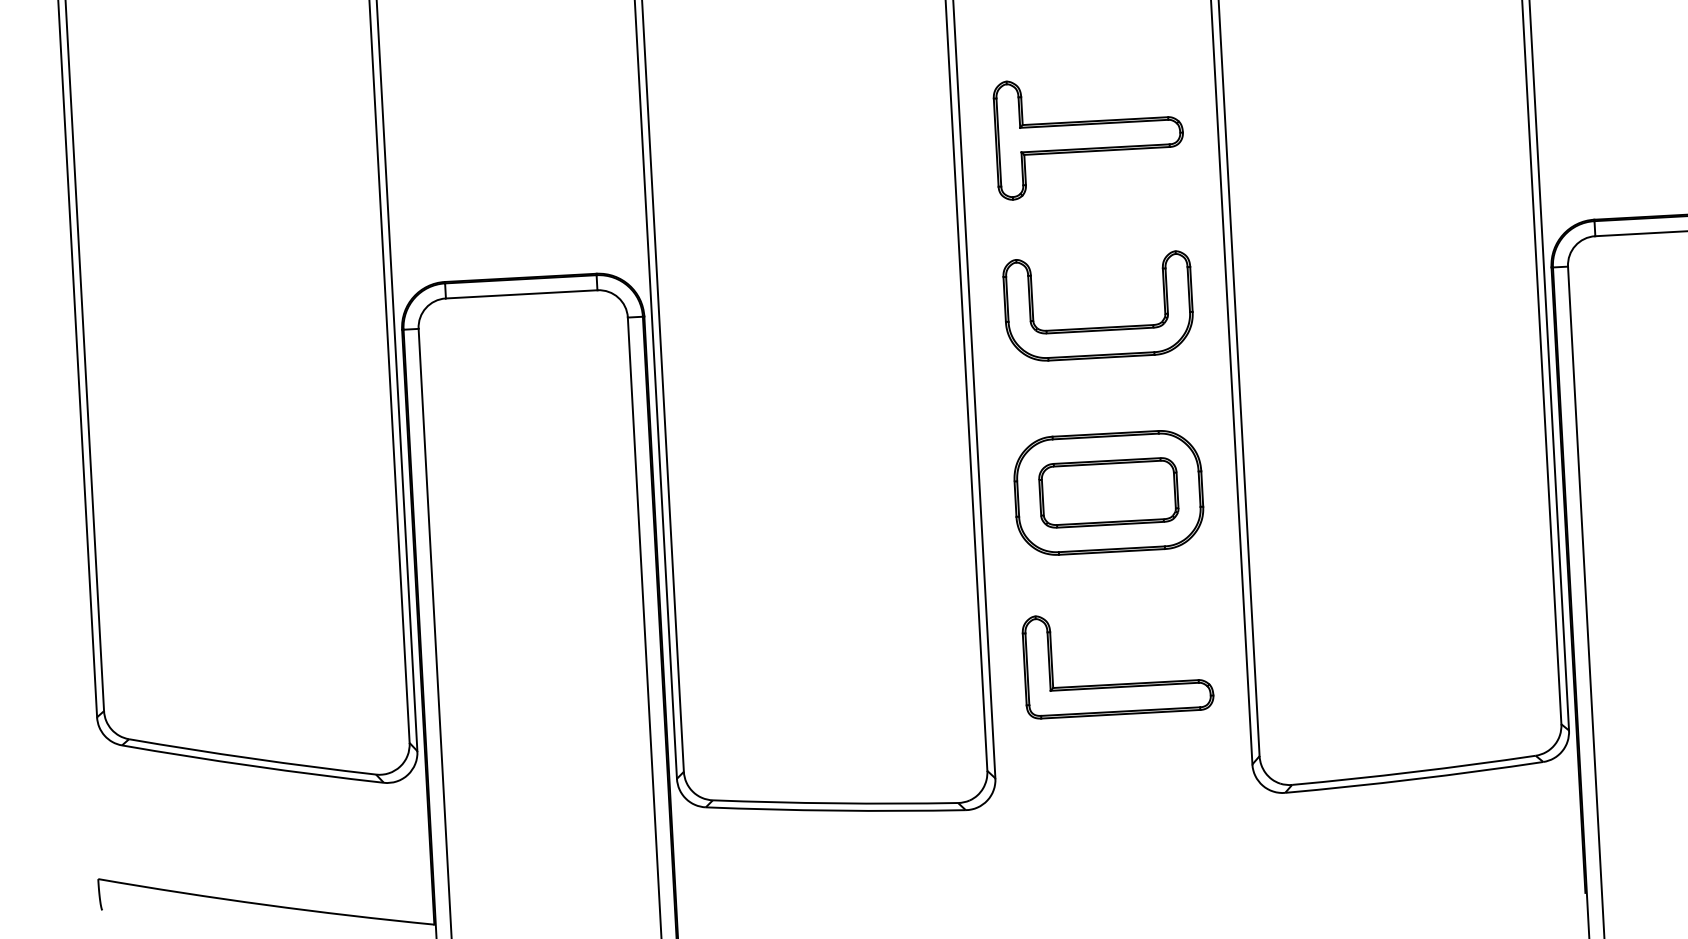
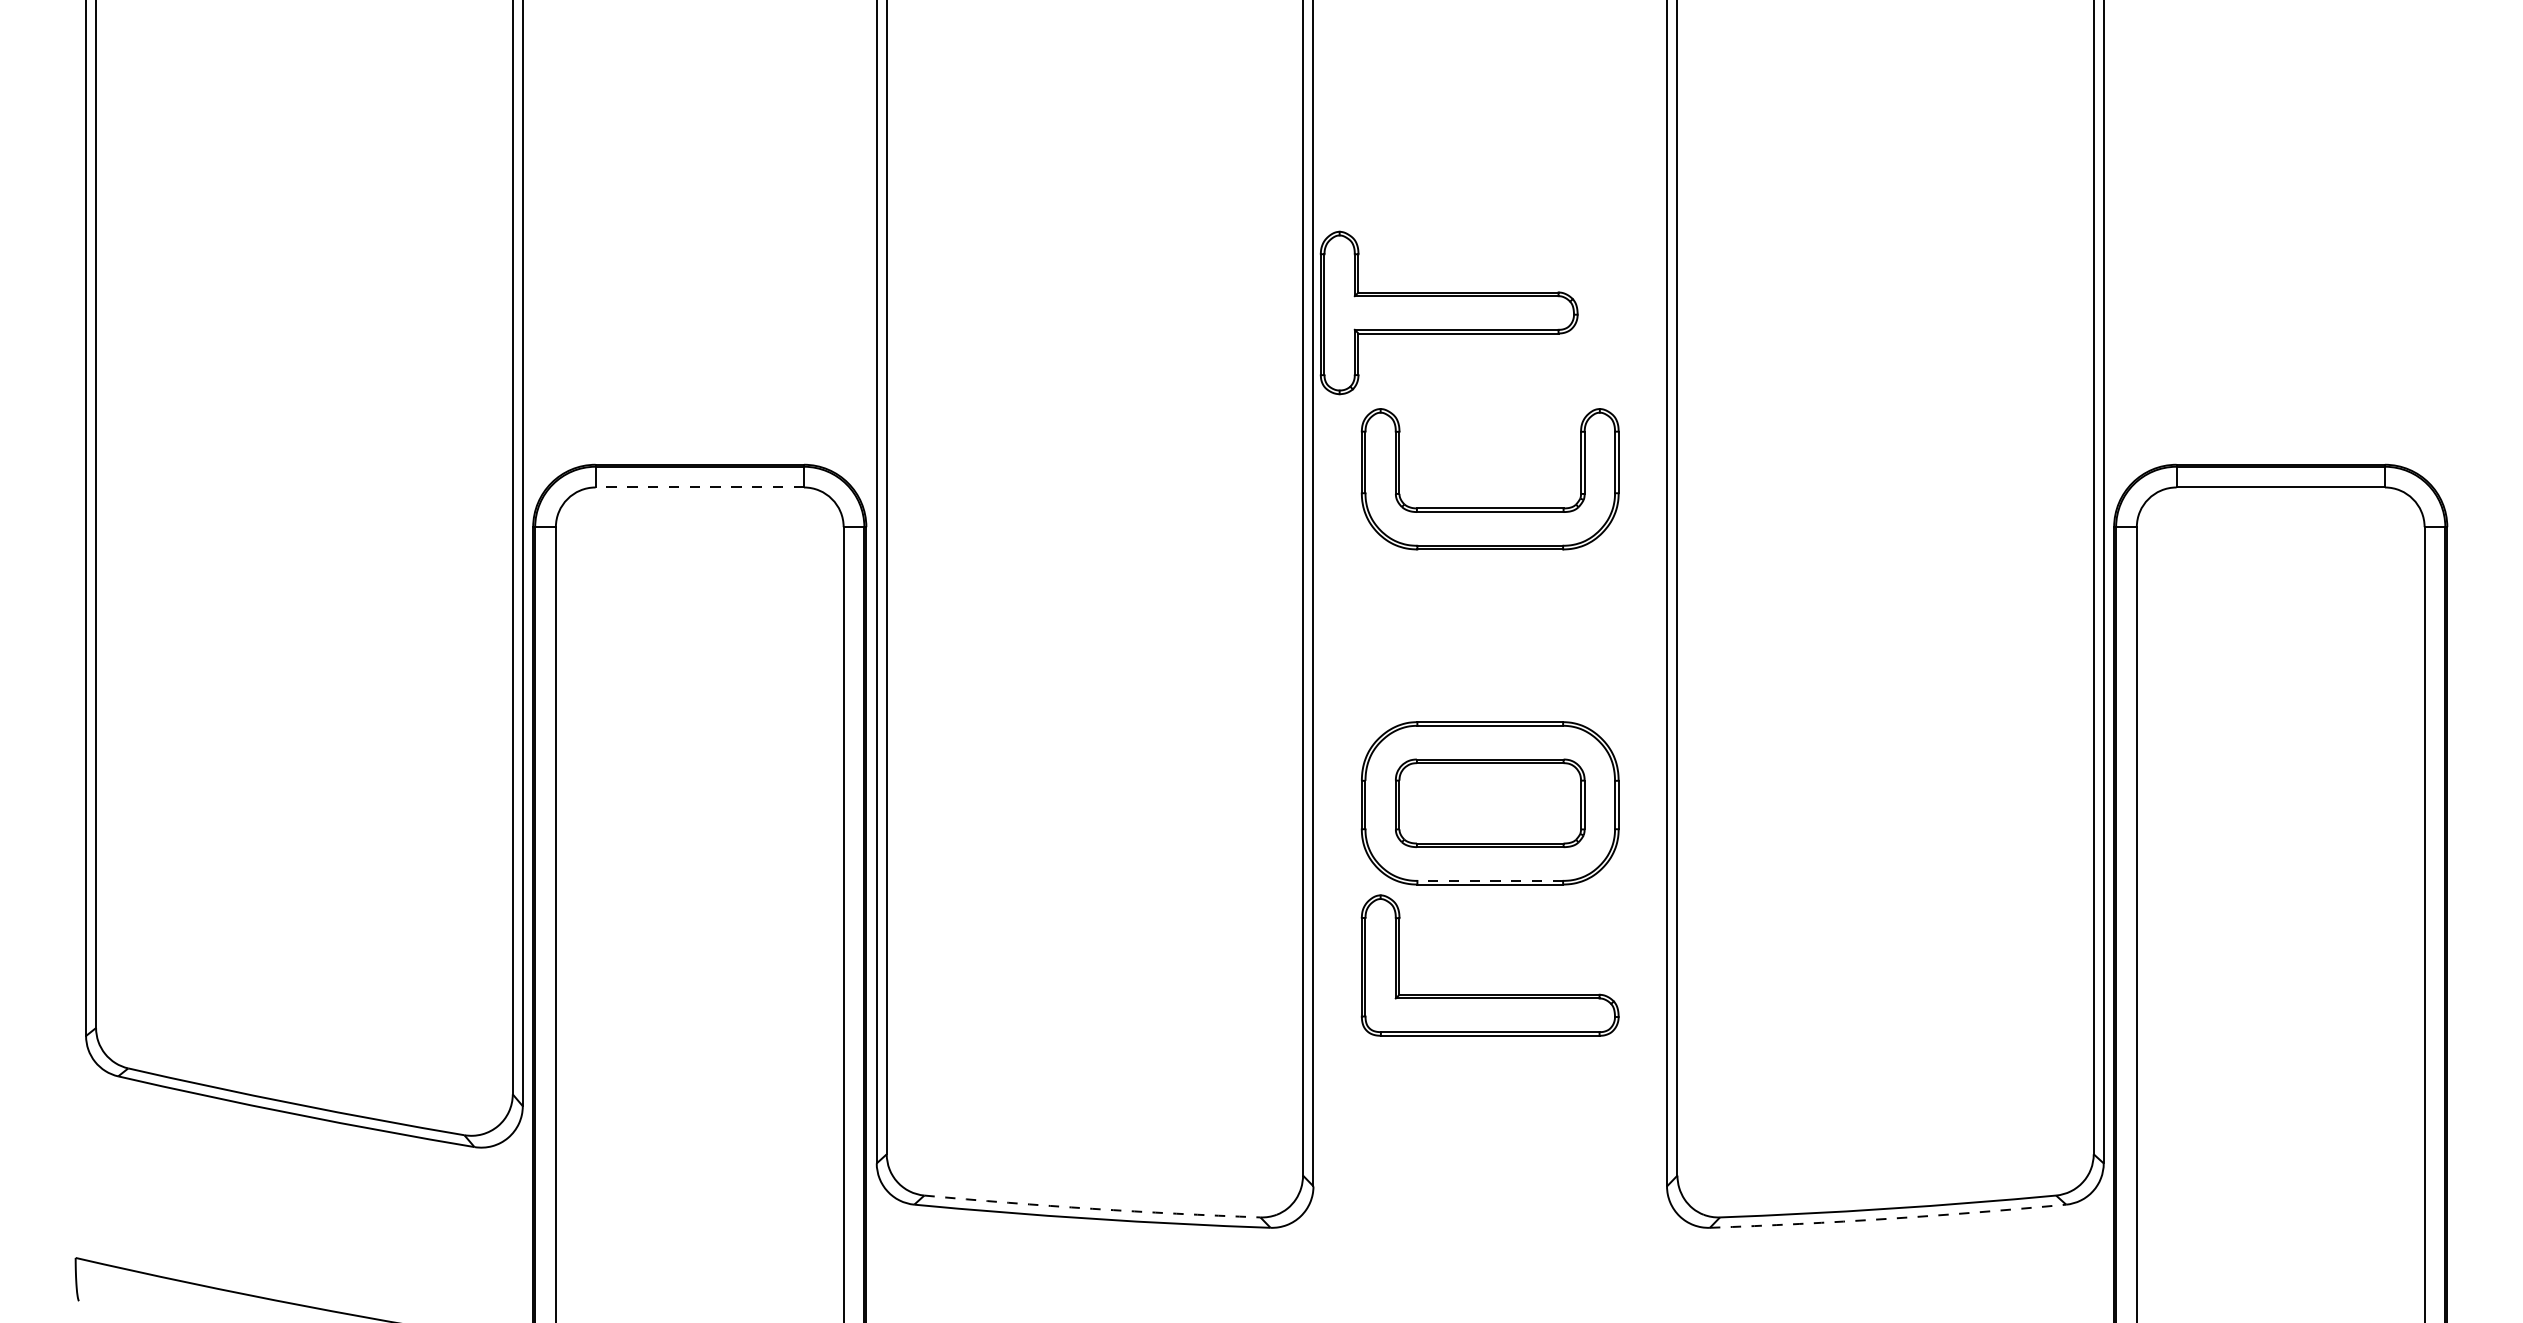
part: (1088, 136) -> (1448, 312), moved
line: (521, 294) -> (699, 487), solid -> dashed
part: (1099, 327) -> (1489, 507), moved
line: (1112, 548) -> (1490, 880), solid -> dashed
part: (1118, 684) -> (1489, 994), moved
arc: (1414, 779) -> (1888, 1218), solid -> dashed
arc: (835, 803) -> (1092, 1208), solid -> dashed

